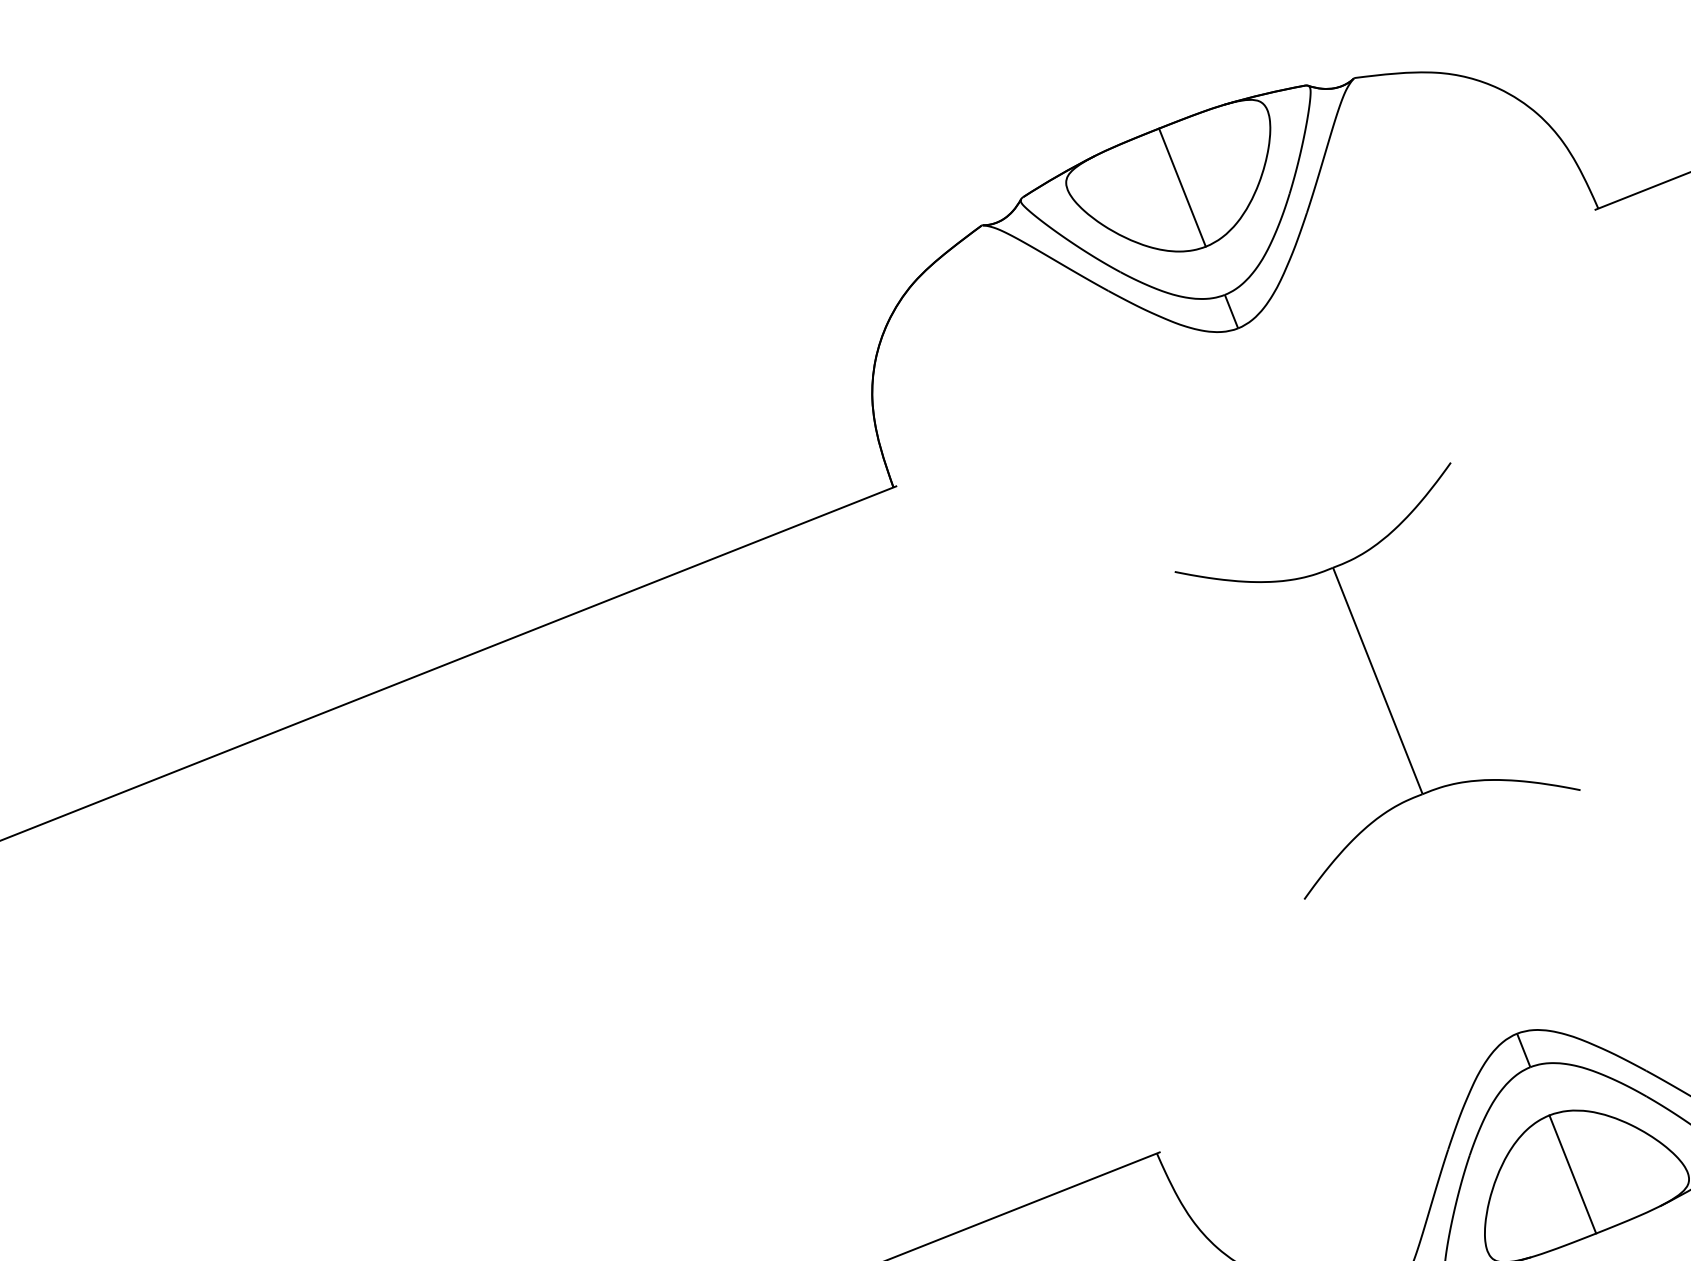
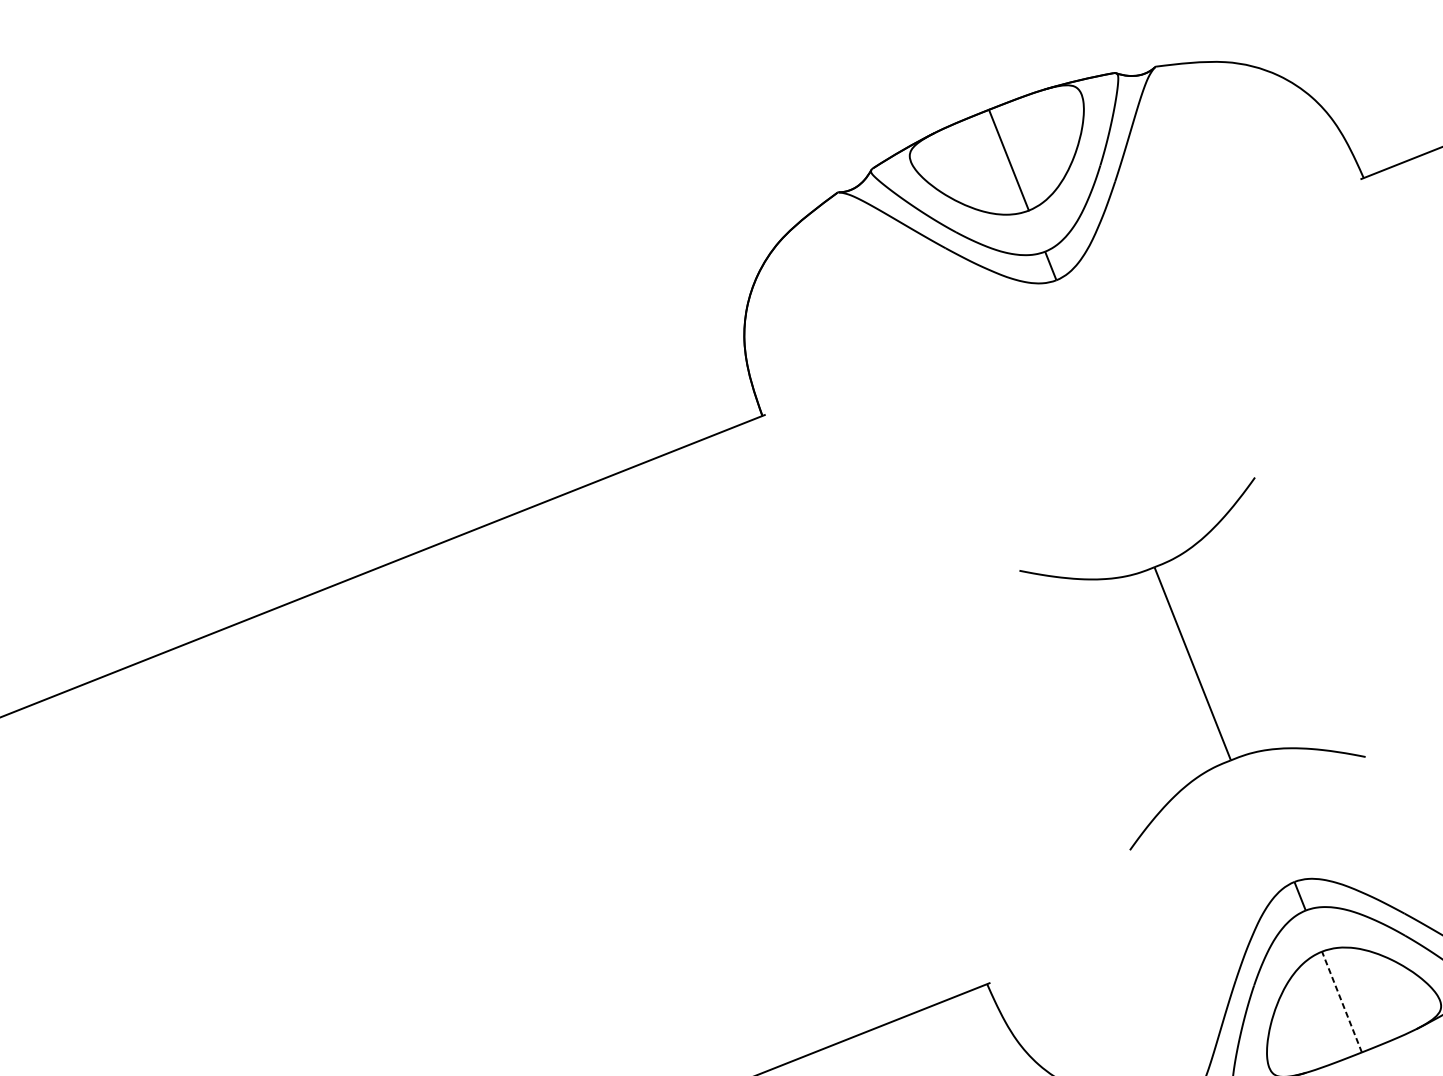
part: (1377, 680) -> (1192, 663), moved
line: (1572, 1174) -> (1341, 1002), solid -> dashed

